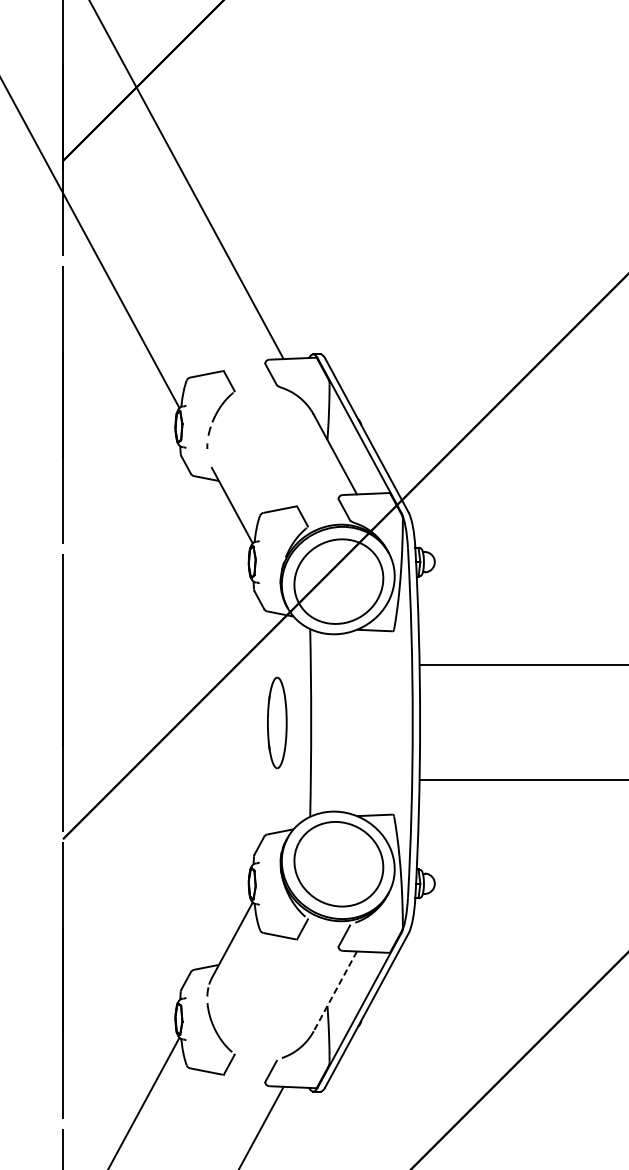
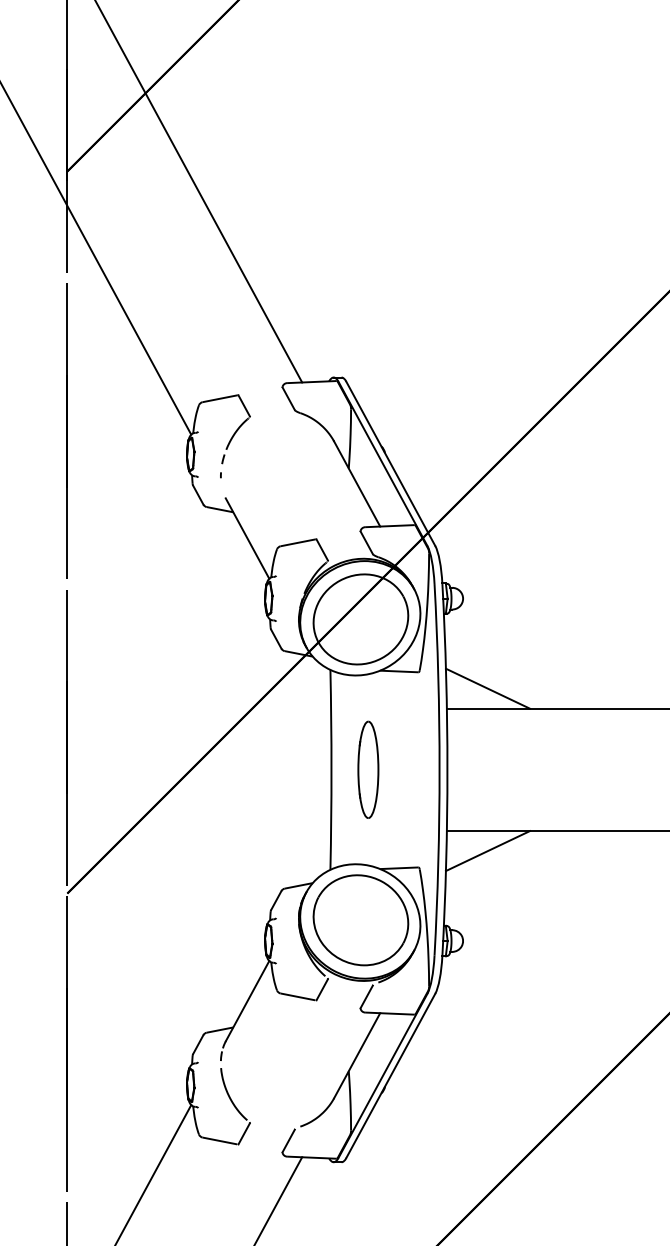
line: (457, 646) -> (487, 688), added
part: (277, 722) -> (368, 769), moved
line: (457, 799) -> (487, 851), added
line: (334, 992) -> (356, 1056), dashed -> solid

